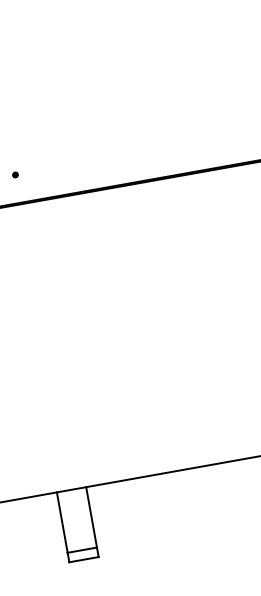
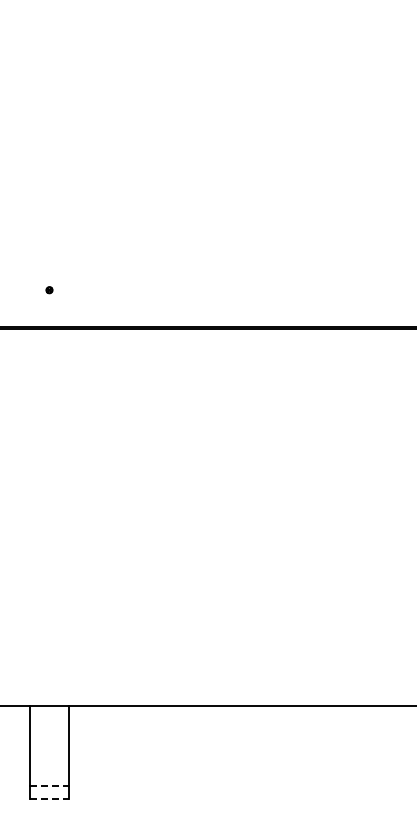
line: (83, 549) -> (50, 785), solid -> dashed
line: (84, 559) -> (50, 798), solid -> dashed

